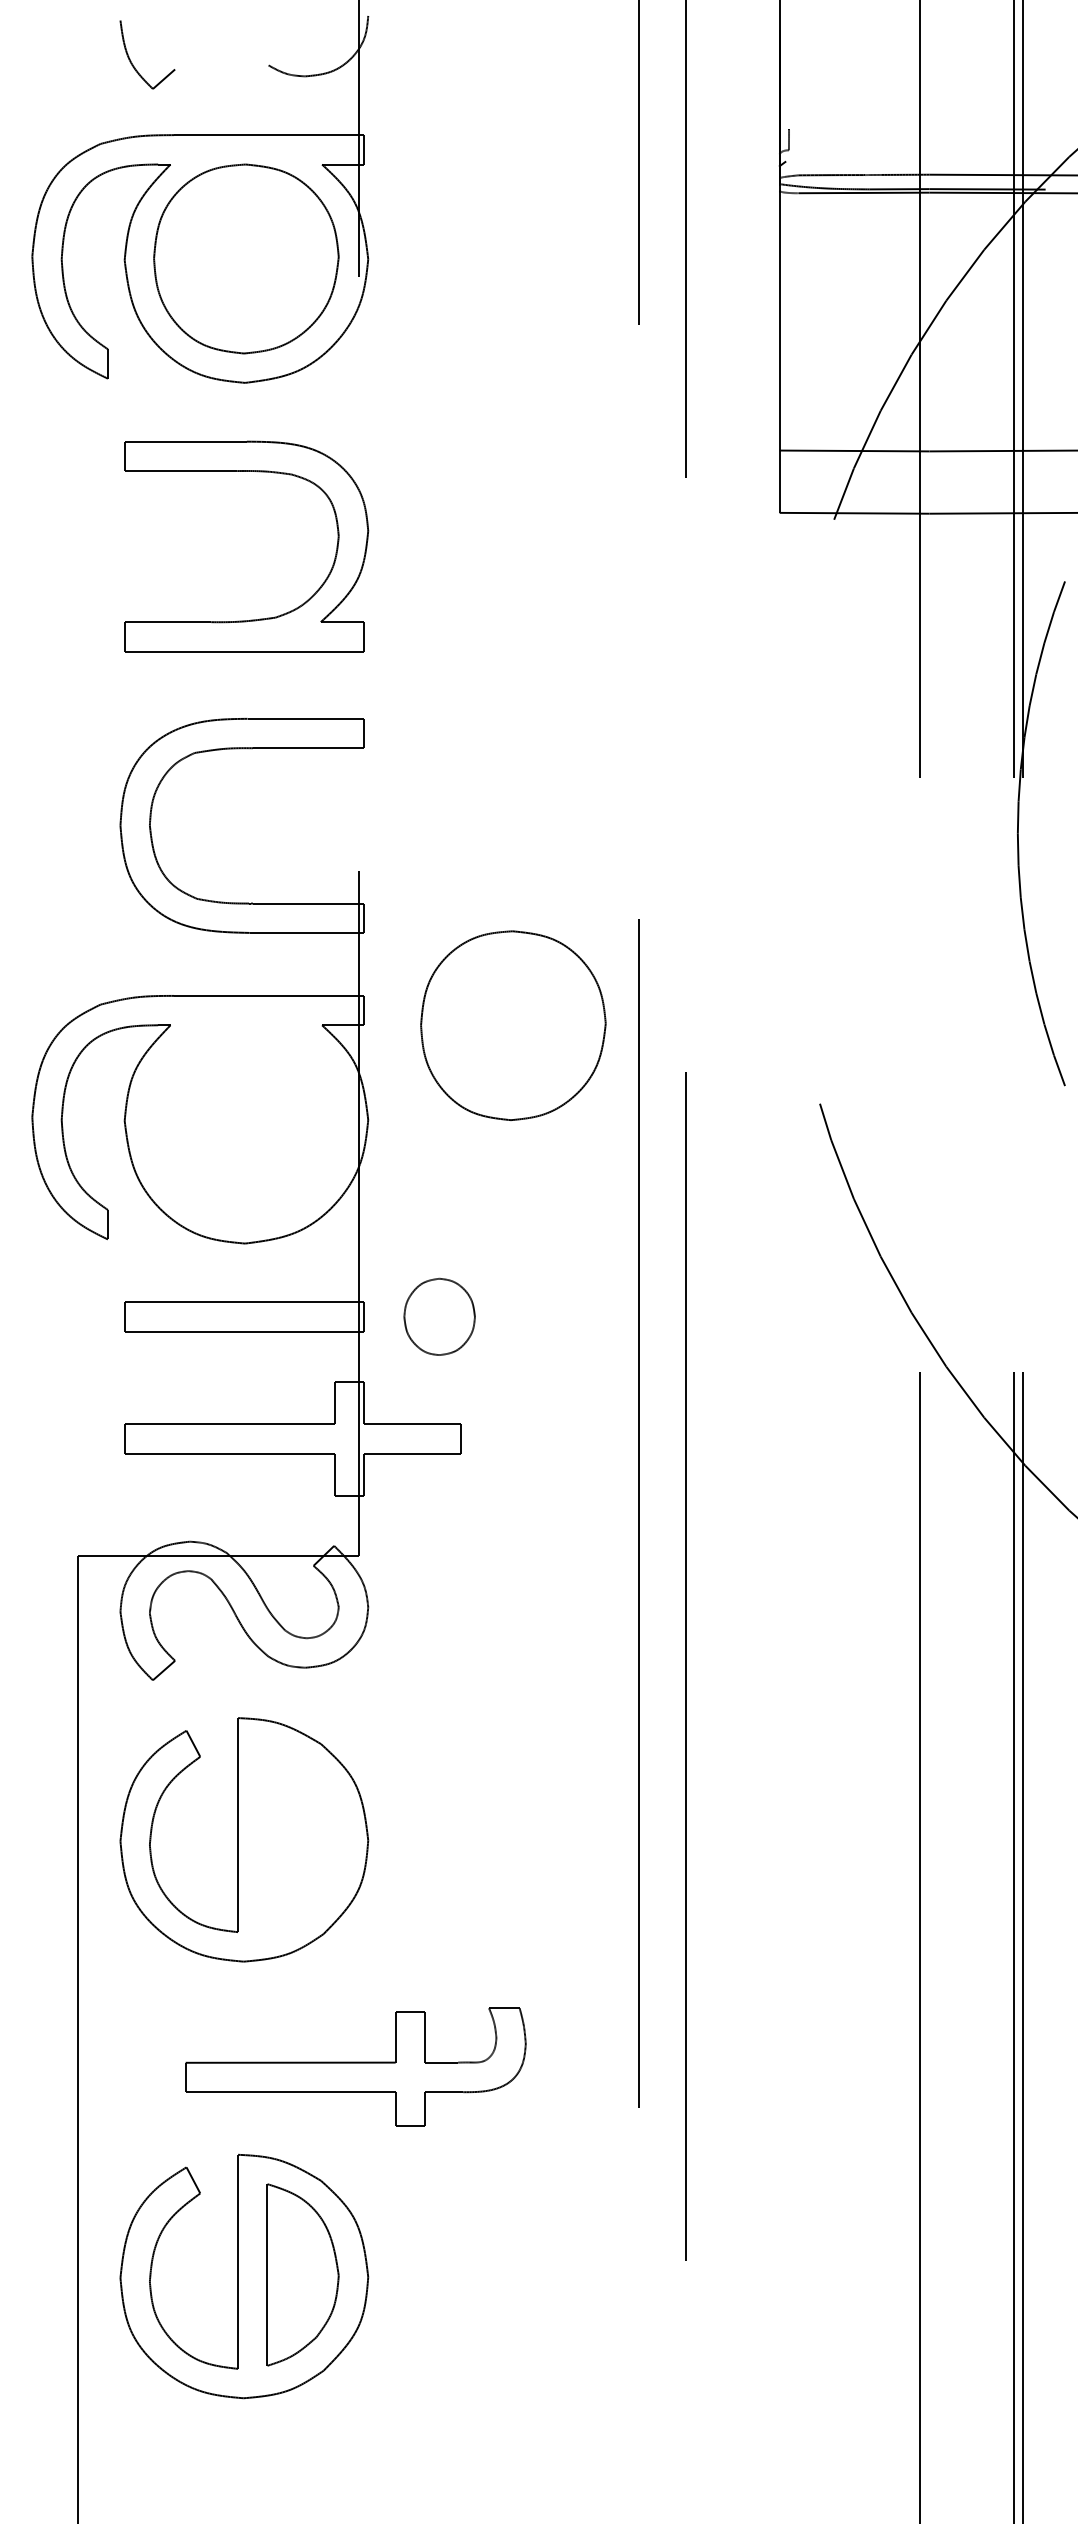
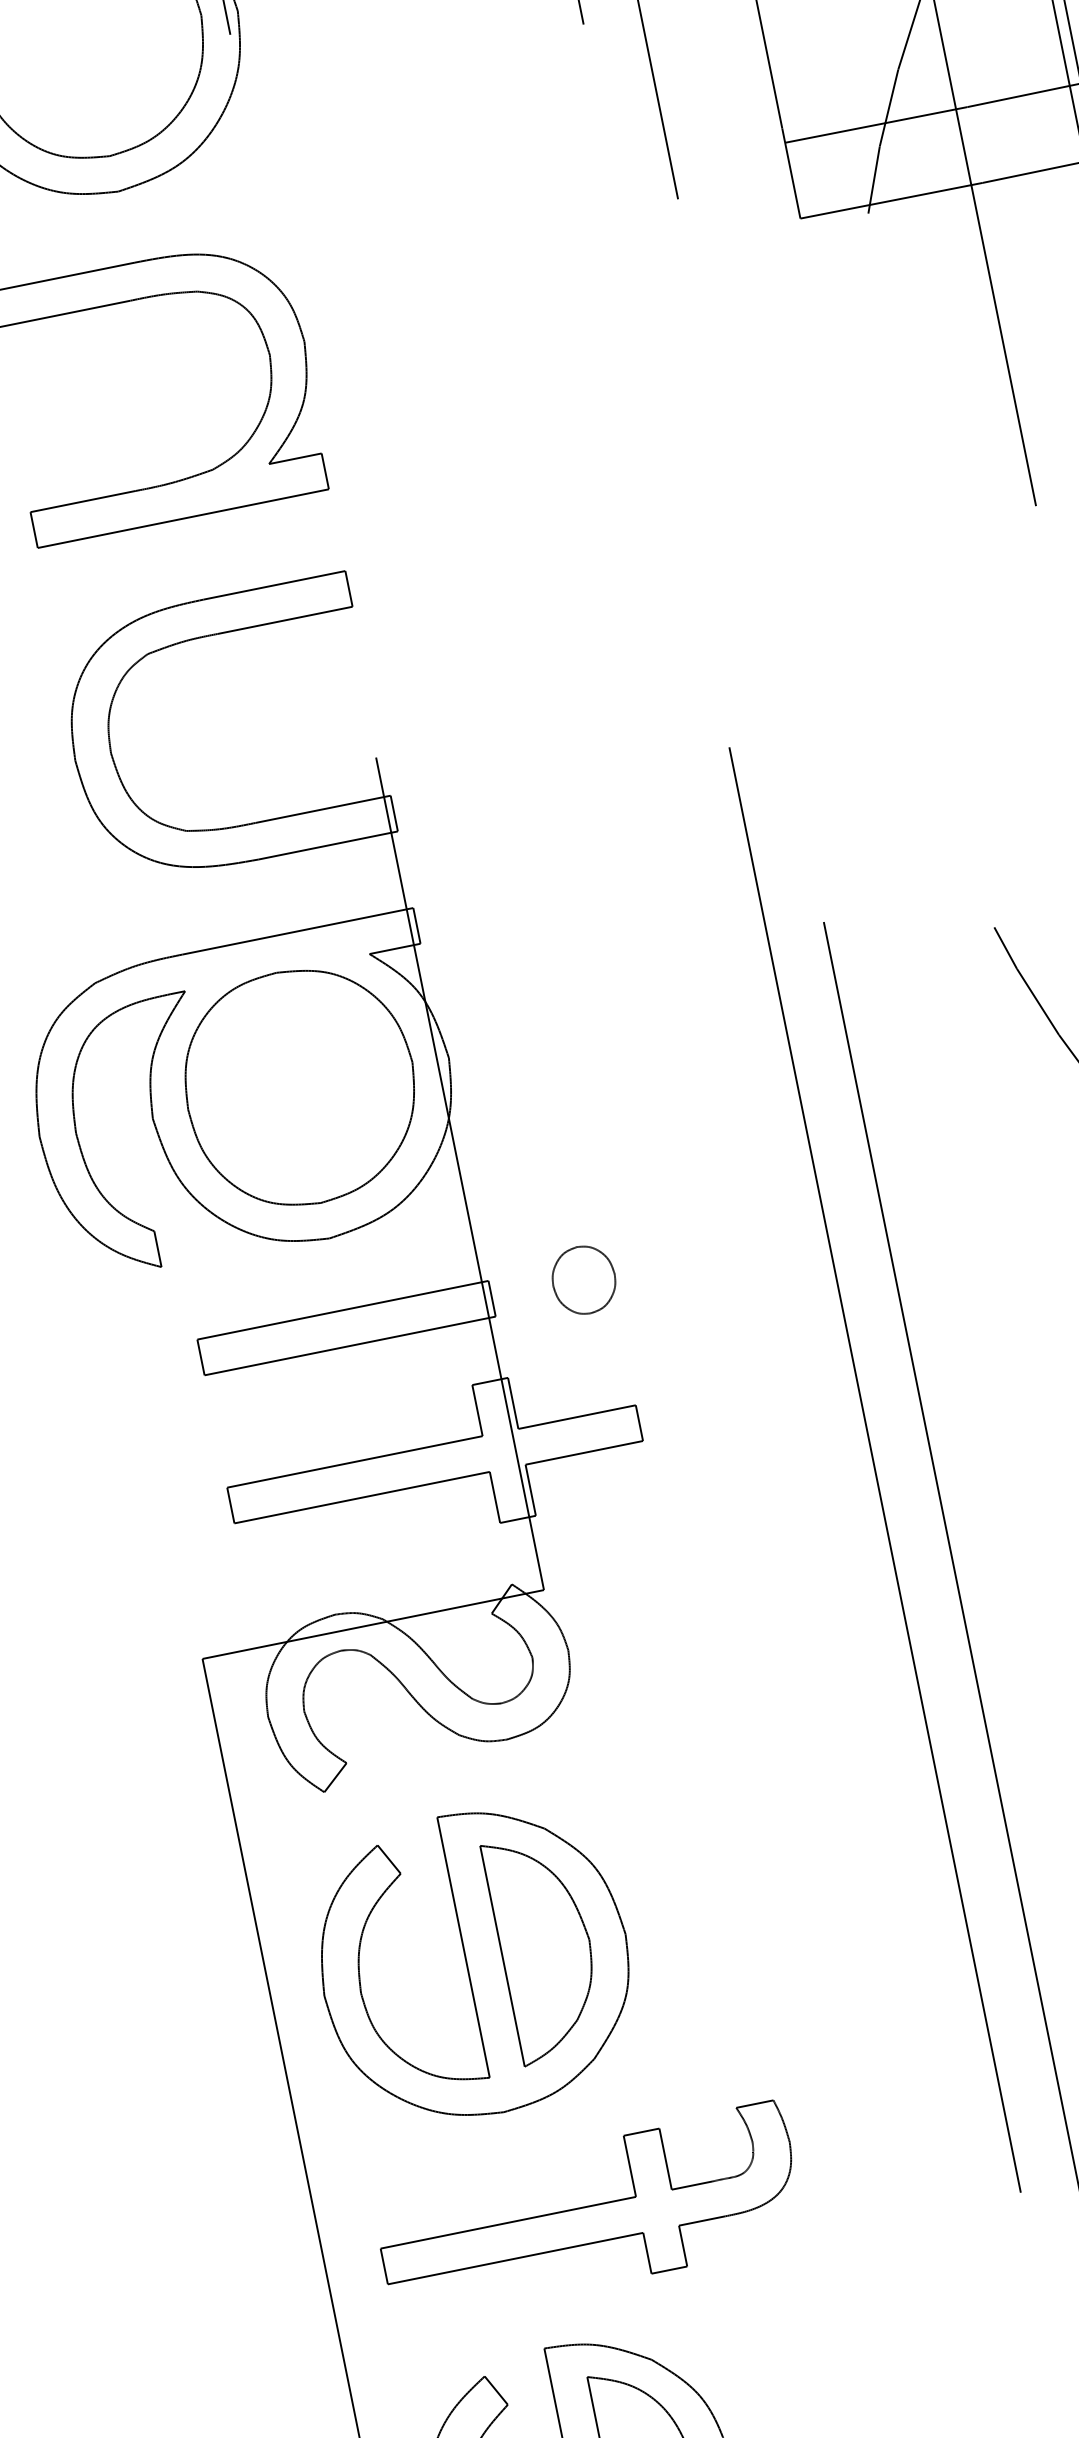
part: (513, 1025) -> (300, 1087), moved
part: (439, 1317) -> (583, 1280), size x0.71
part: (302, 1837) -> (544, 1946), added
part: (355, 2066) -> (588, 2211), moved

